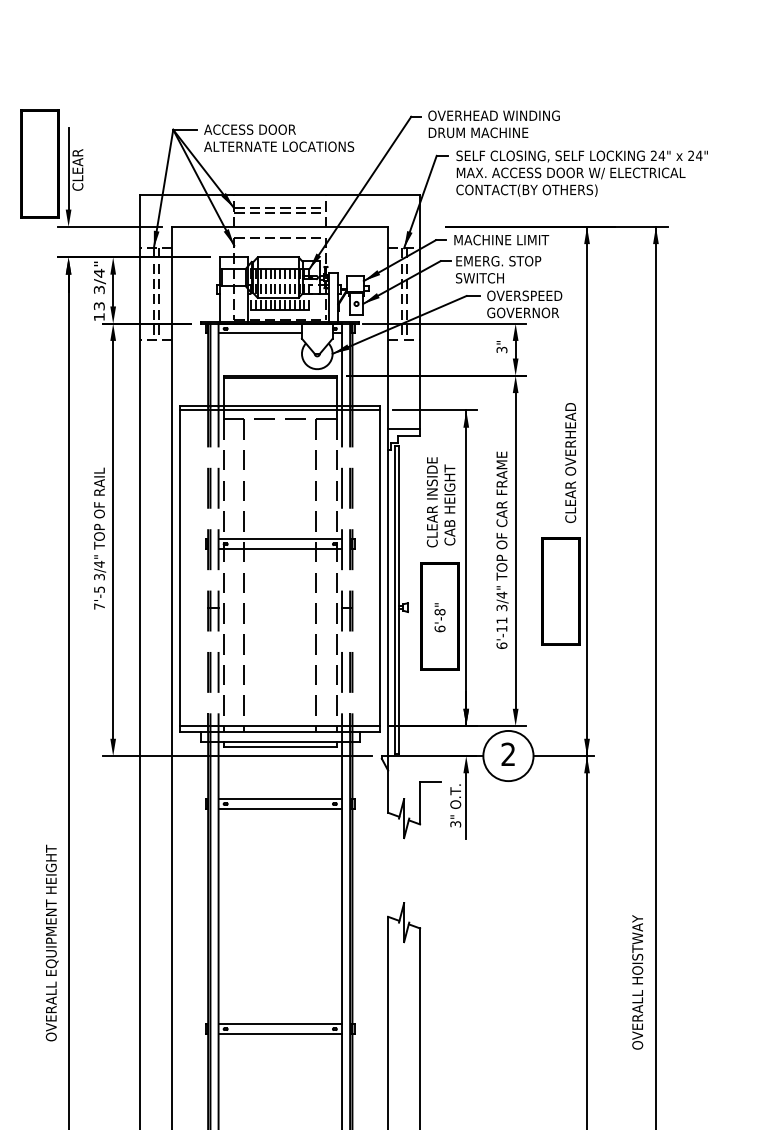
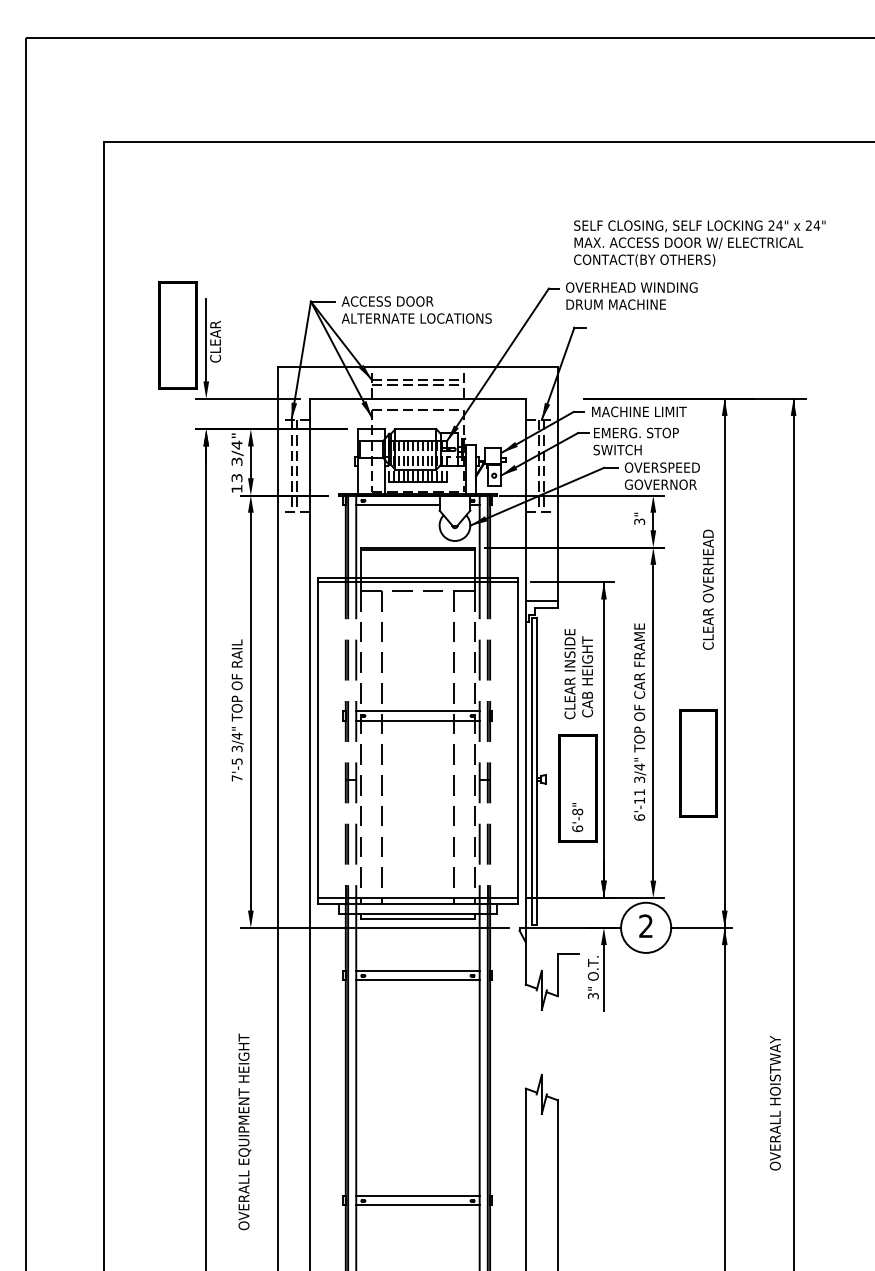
text: (581, 173) -> (699, 243), moved
text: (569, 462) -> (707, 589), moved
text: (439, 617) -> (577, 817), moved
text: (51, 942) -> (244, 1131), moved
text: (636, 982) -> (774, 1103), moved

